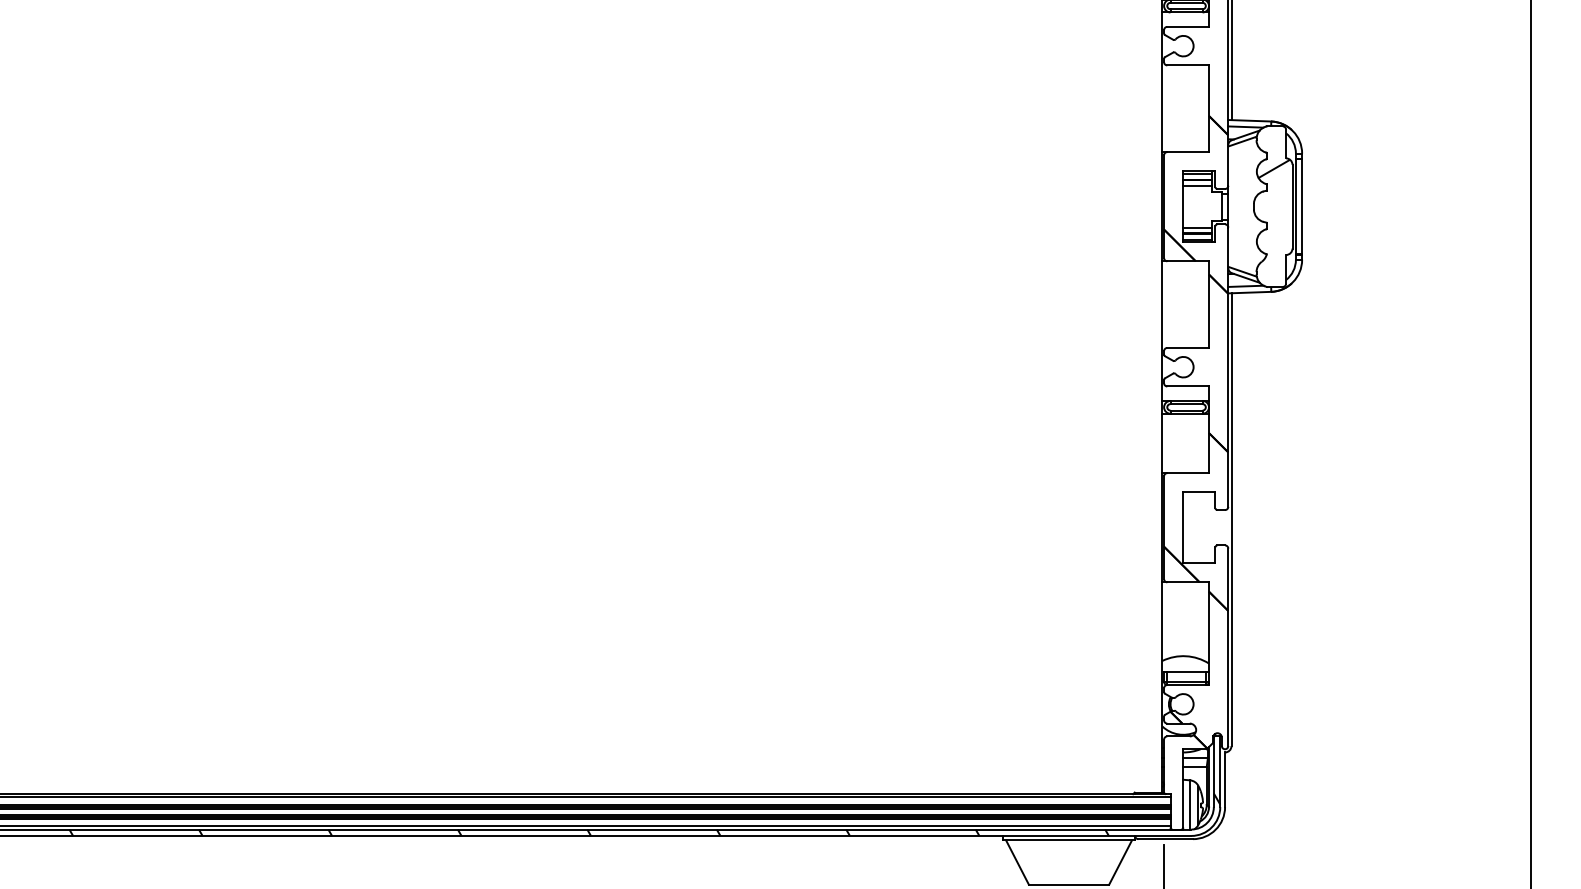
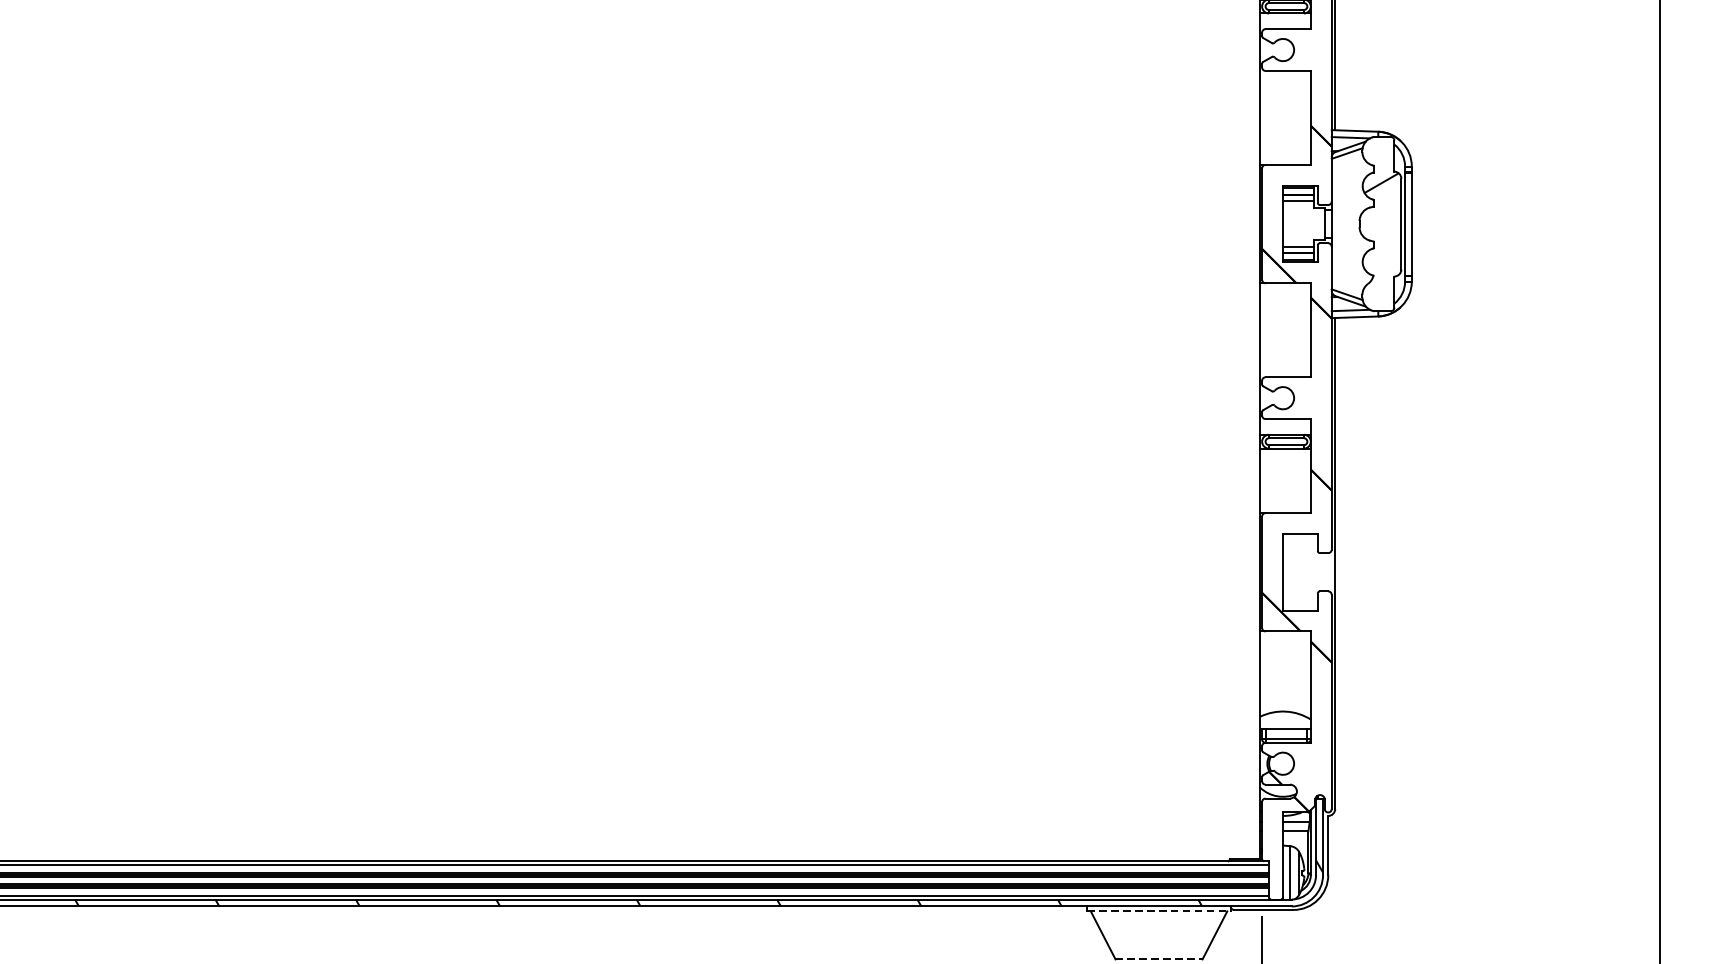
line: (1069, 840) -> (1159, 911), solid -> dashed
line: (1069, 884) -> (1159, 959), solid -> dashed

